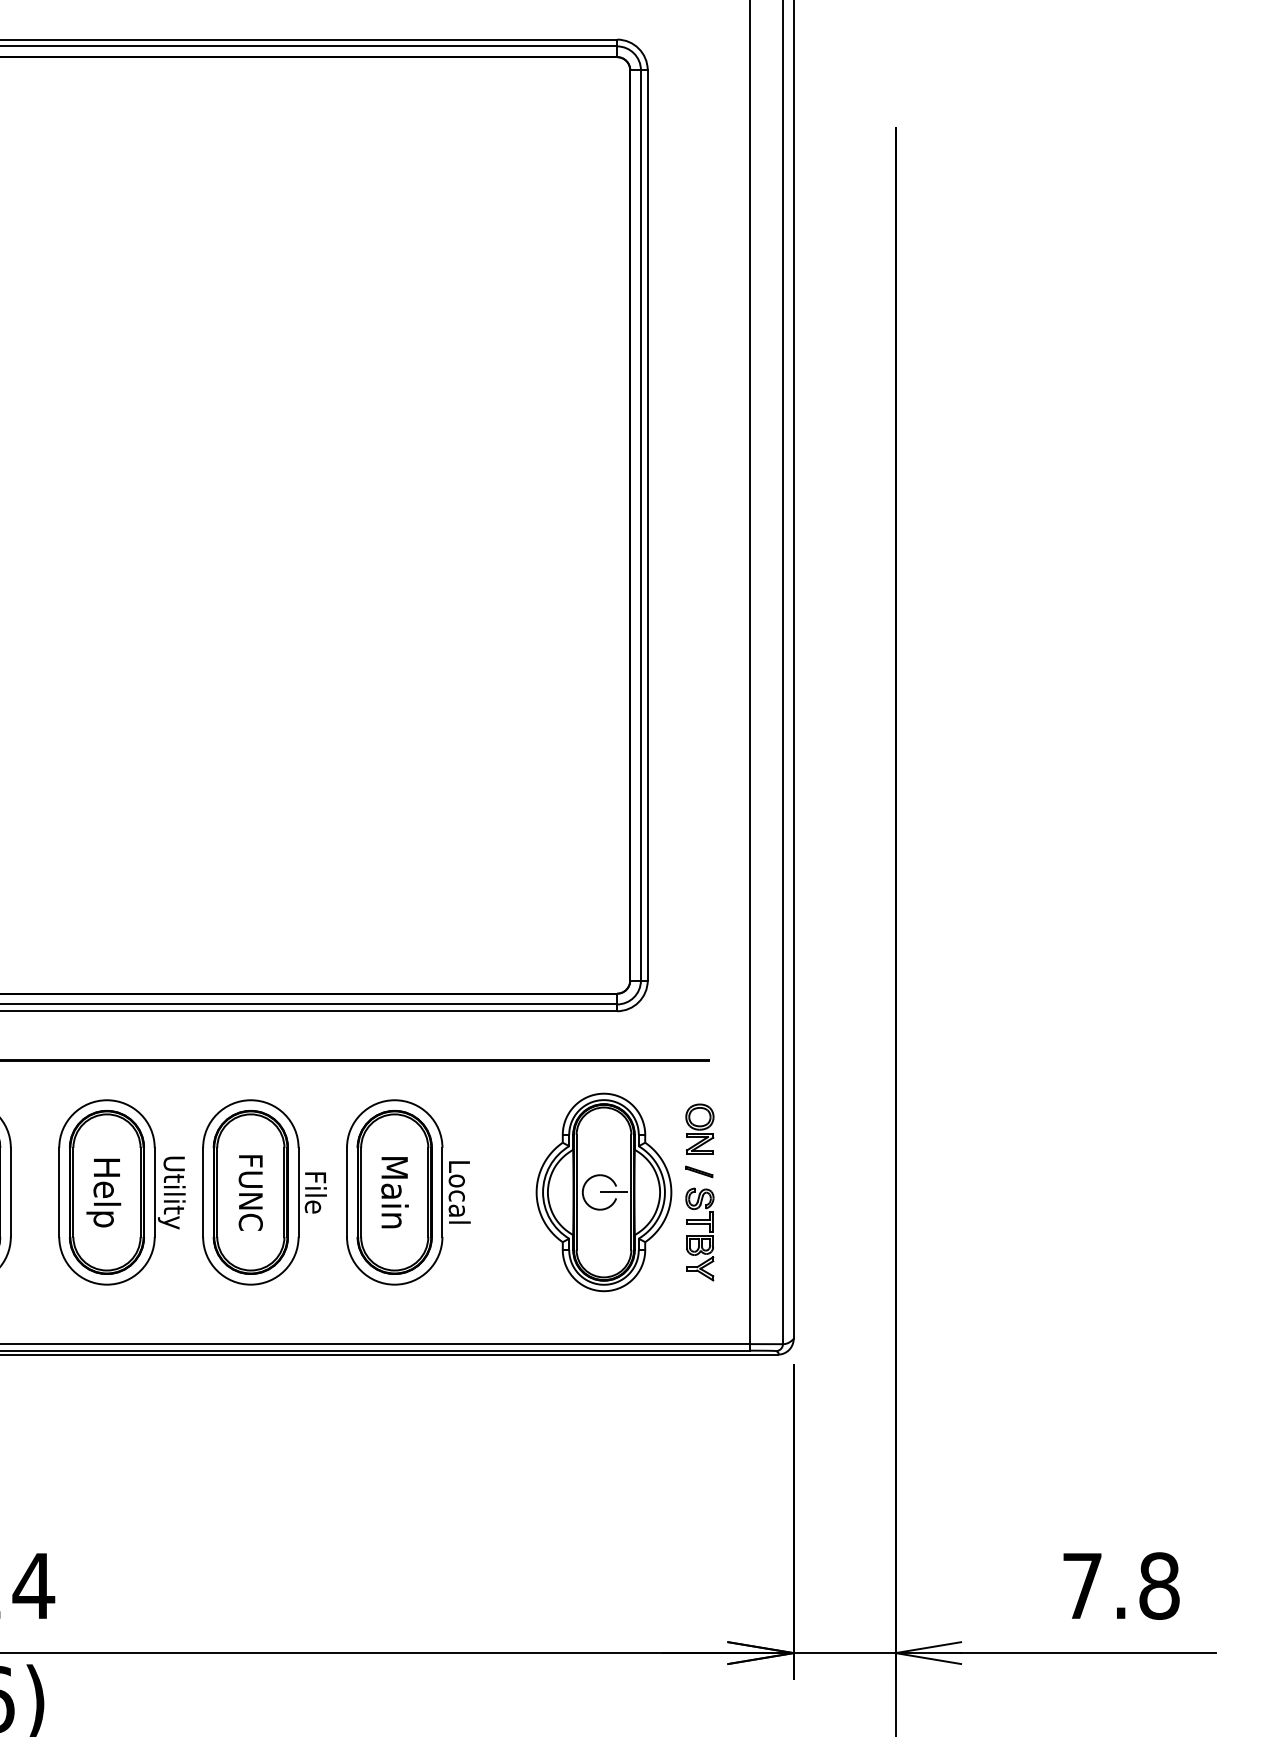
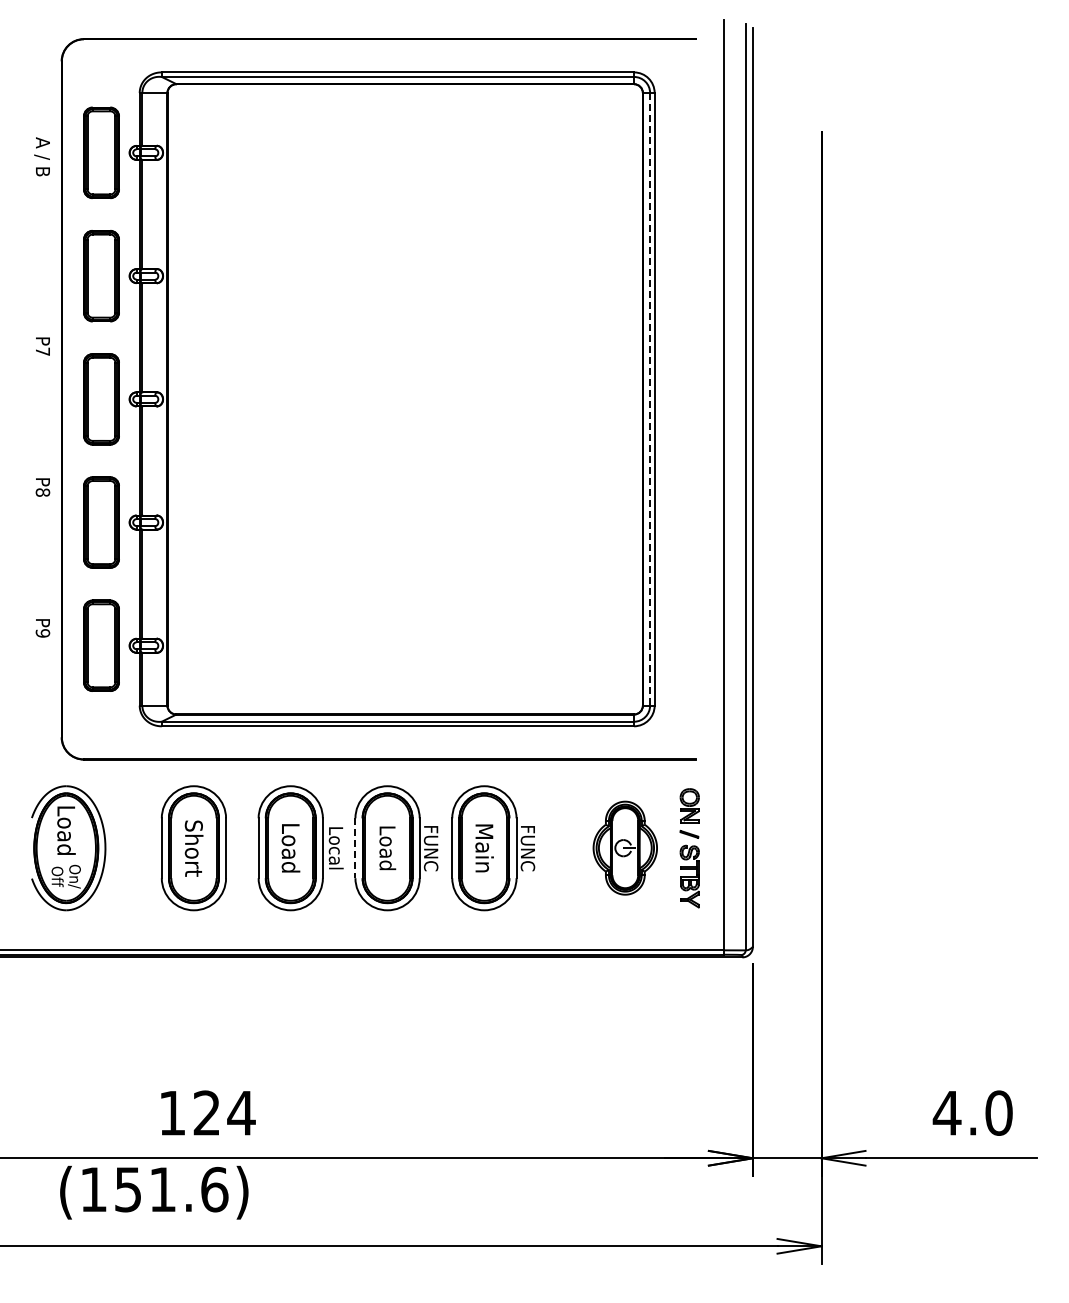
line: (641, 525) -> (650, 399), solid -> dashed
part: (604, 1191) -> (625, 847), size x0.7
text: (103, 1192) -> (288, 848), Help -> Load
text: (171, 1192) -> (334, 848), Utility -> Local
line: (203, 1192) -> (355, 848), solid -> dashed
text: (250, 1192) -> (387, 848), FUNC -> Load
text: (314, 1192) -> (430, 848), File -> FUNC
text: (458, 1192) -> (527, 848), Local -> FUNC
text: (1119, 1585) -> (972, 1112), 7.8 -> 4.0

